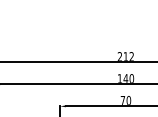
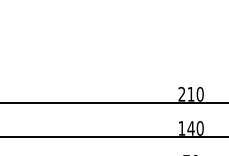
text: (131, 56) -> (199, 93), 212 -> 210

